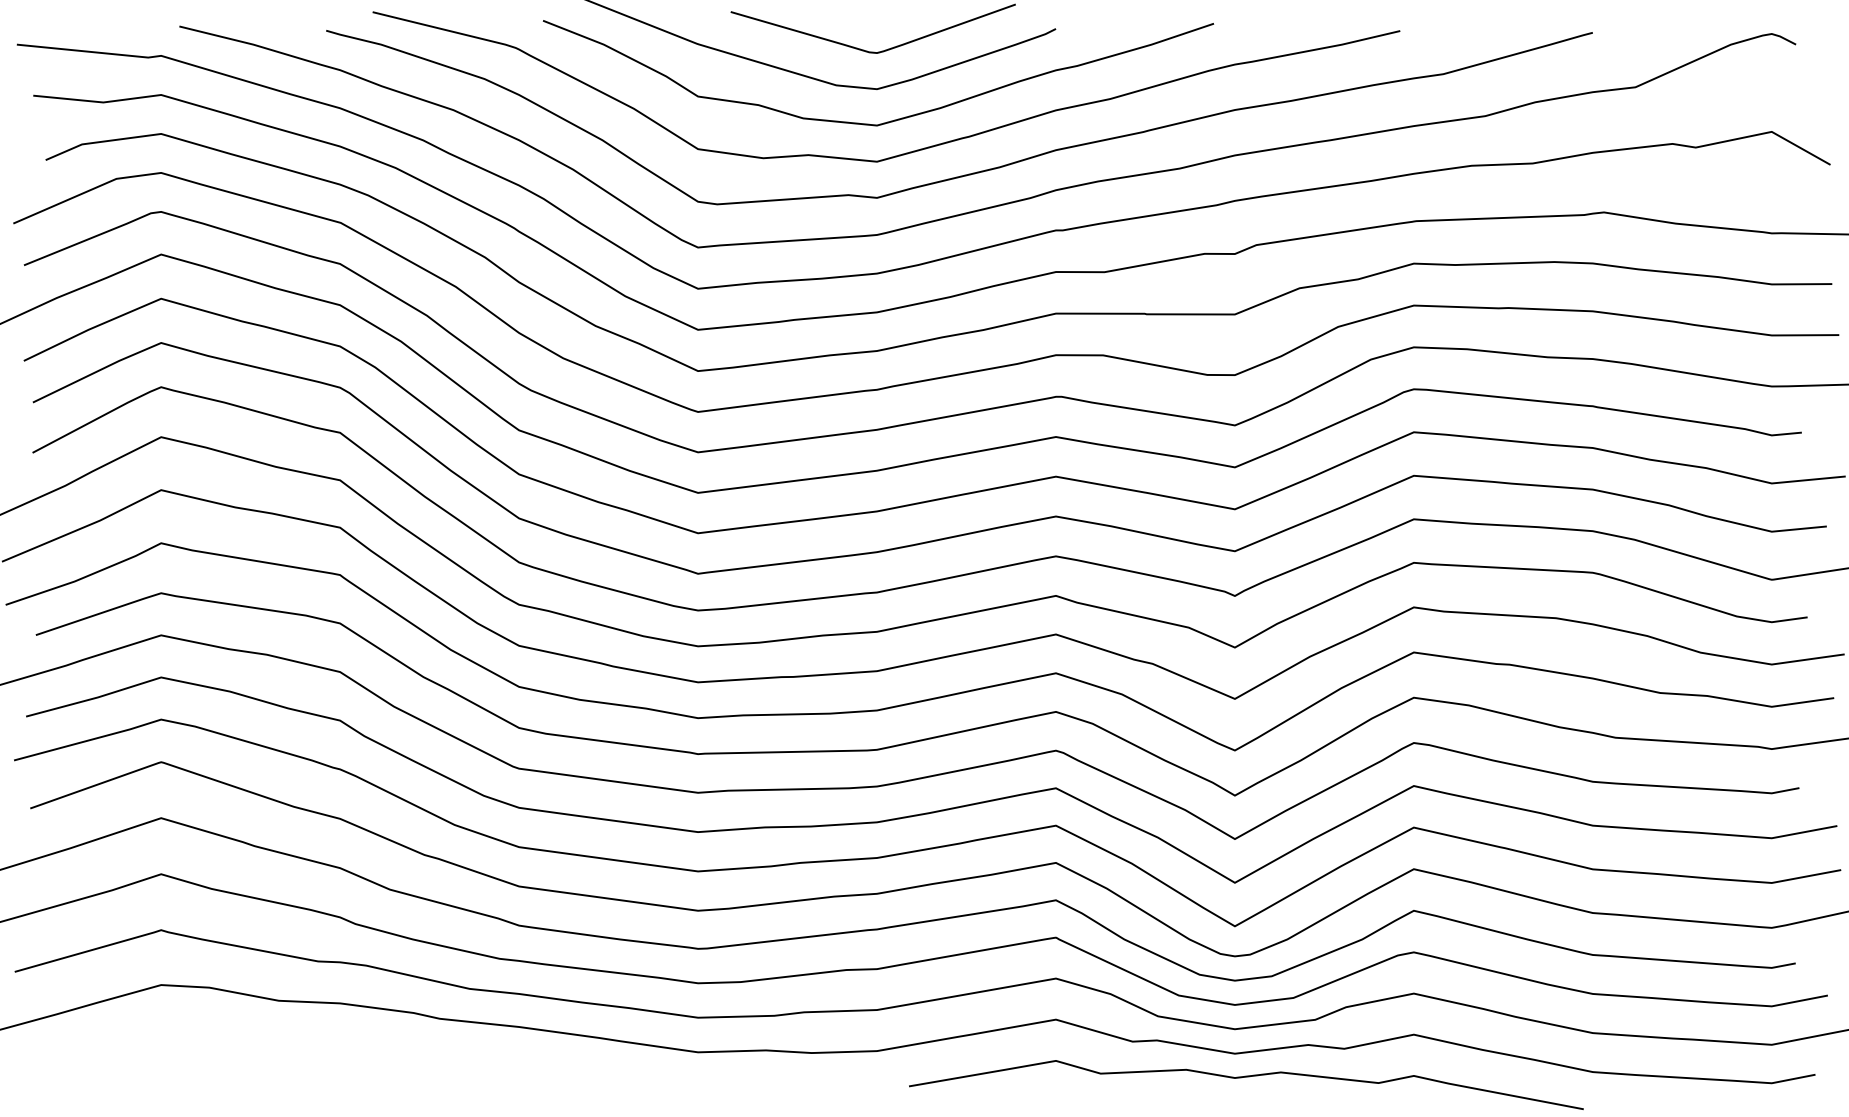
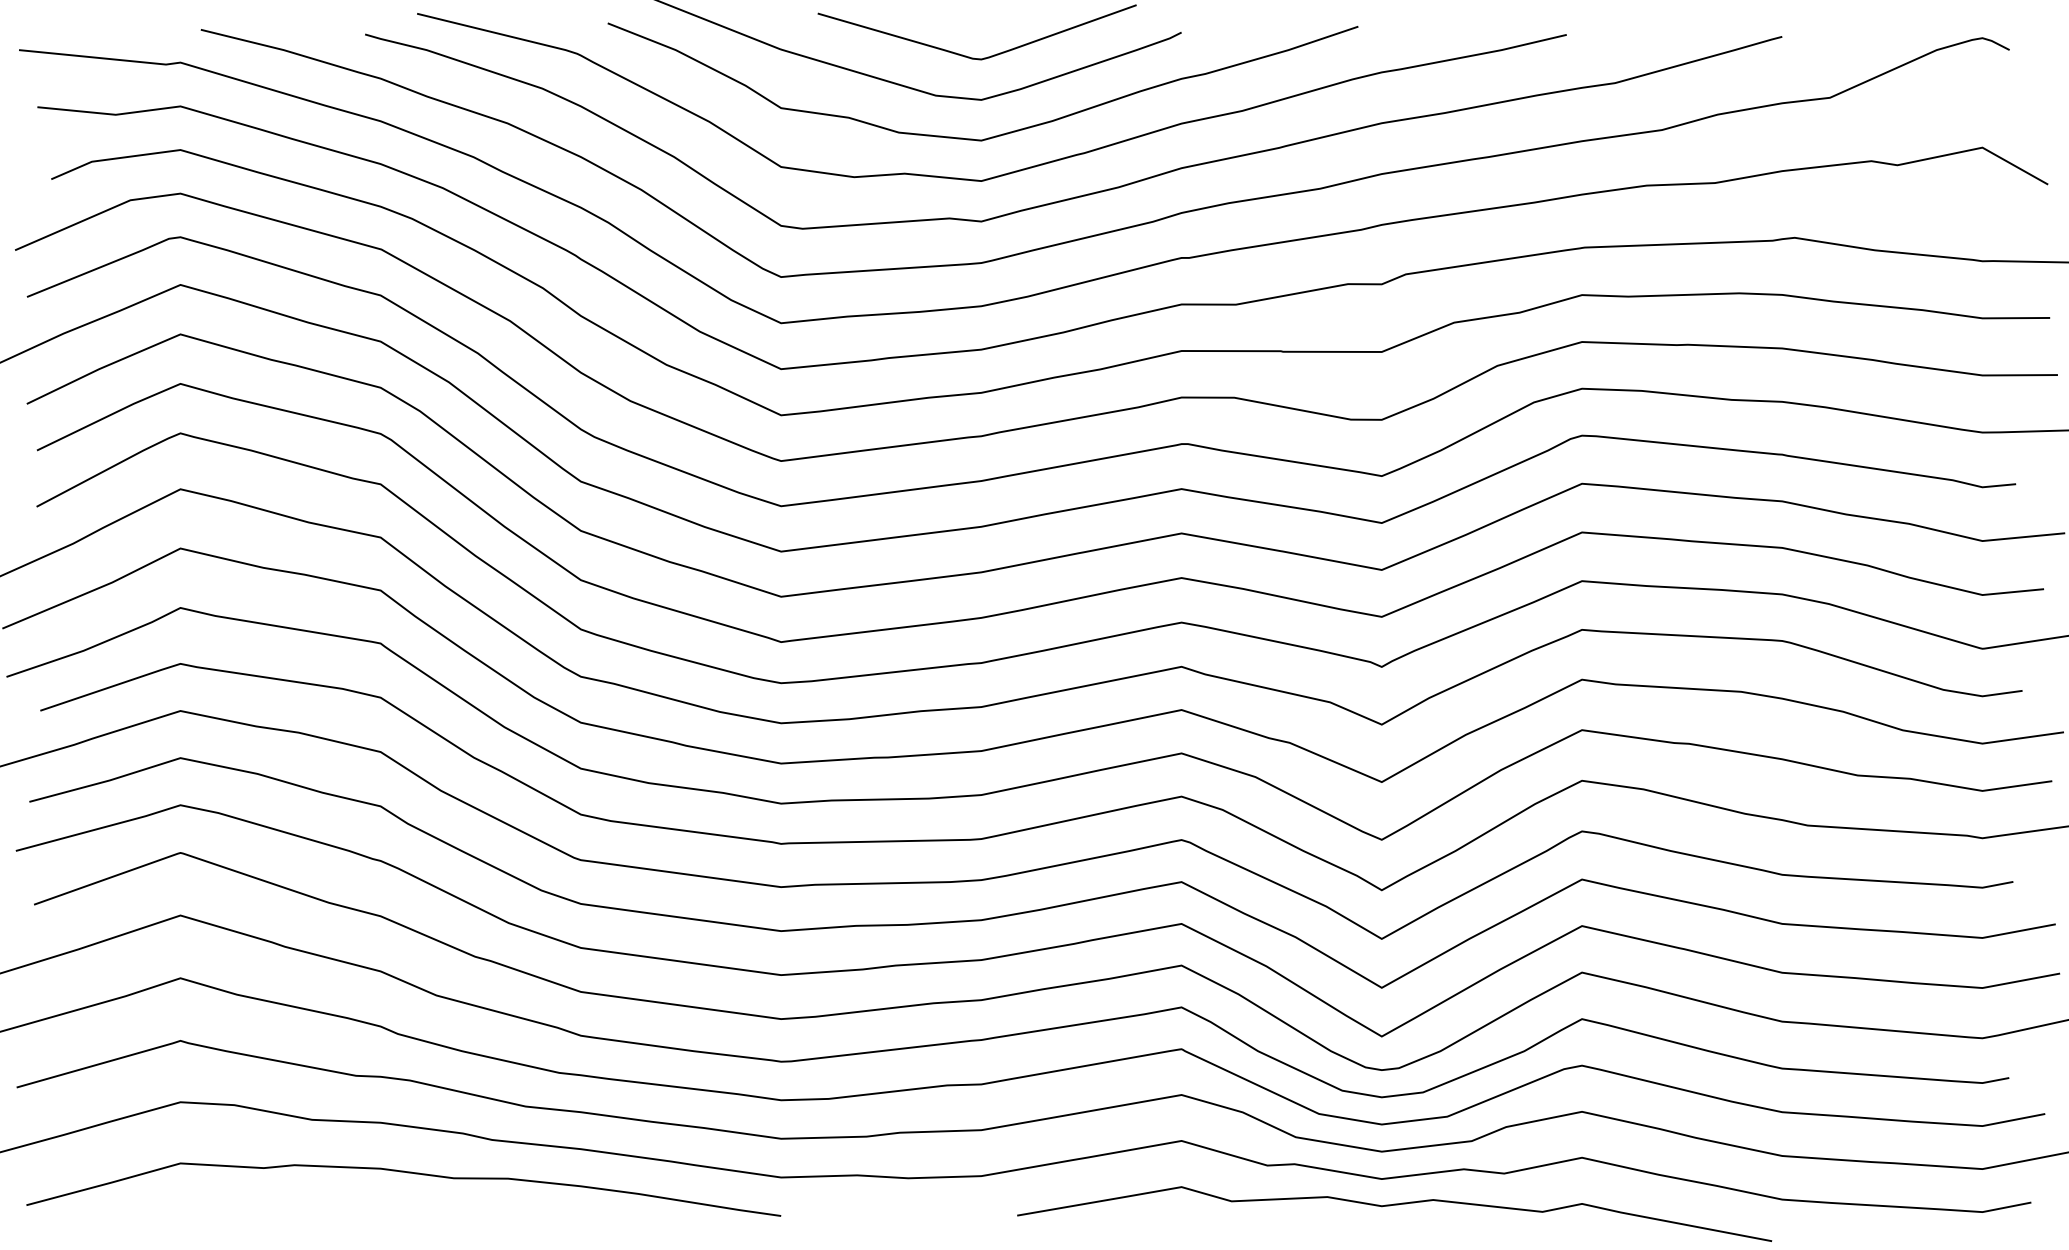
curve: (364, 1048) -> (407, 1173), added

